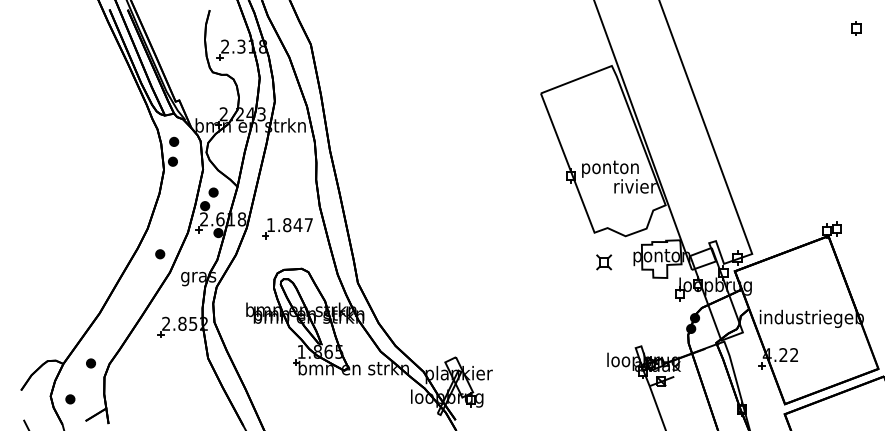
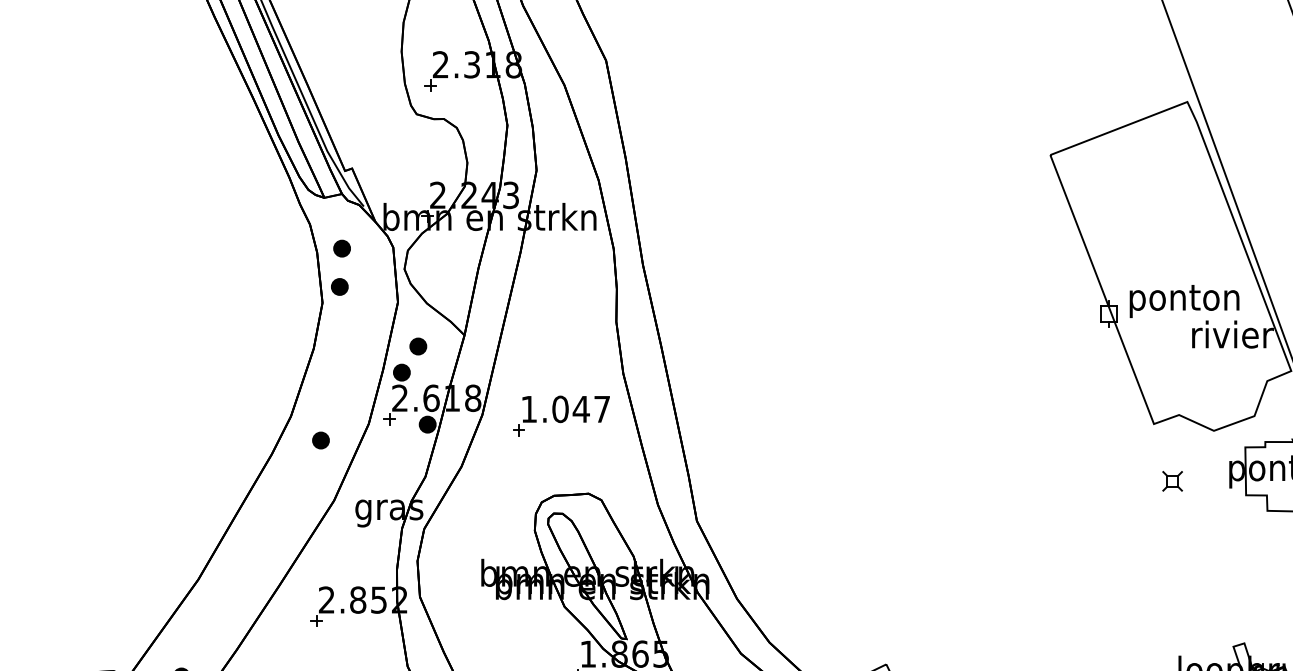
text: (287, 224) -> (560, 408), 1.847 -> 1.047
part: (160, 254) -> (321, 440), moved
part: (604, 262) -> (1173, 481), size x0.7

